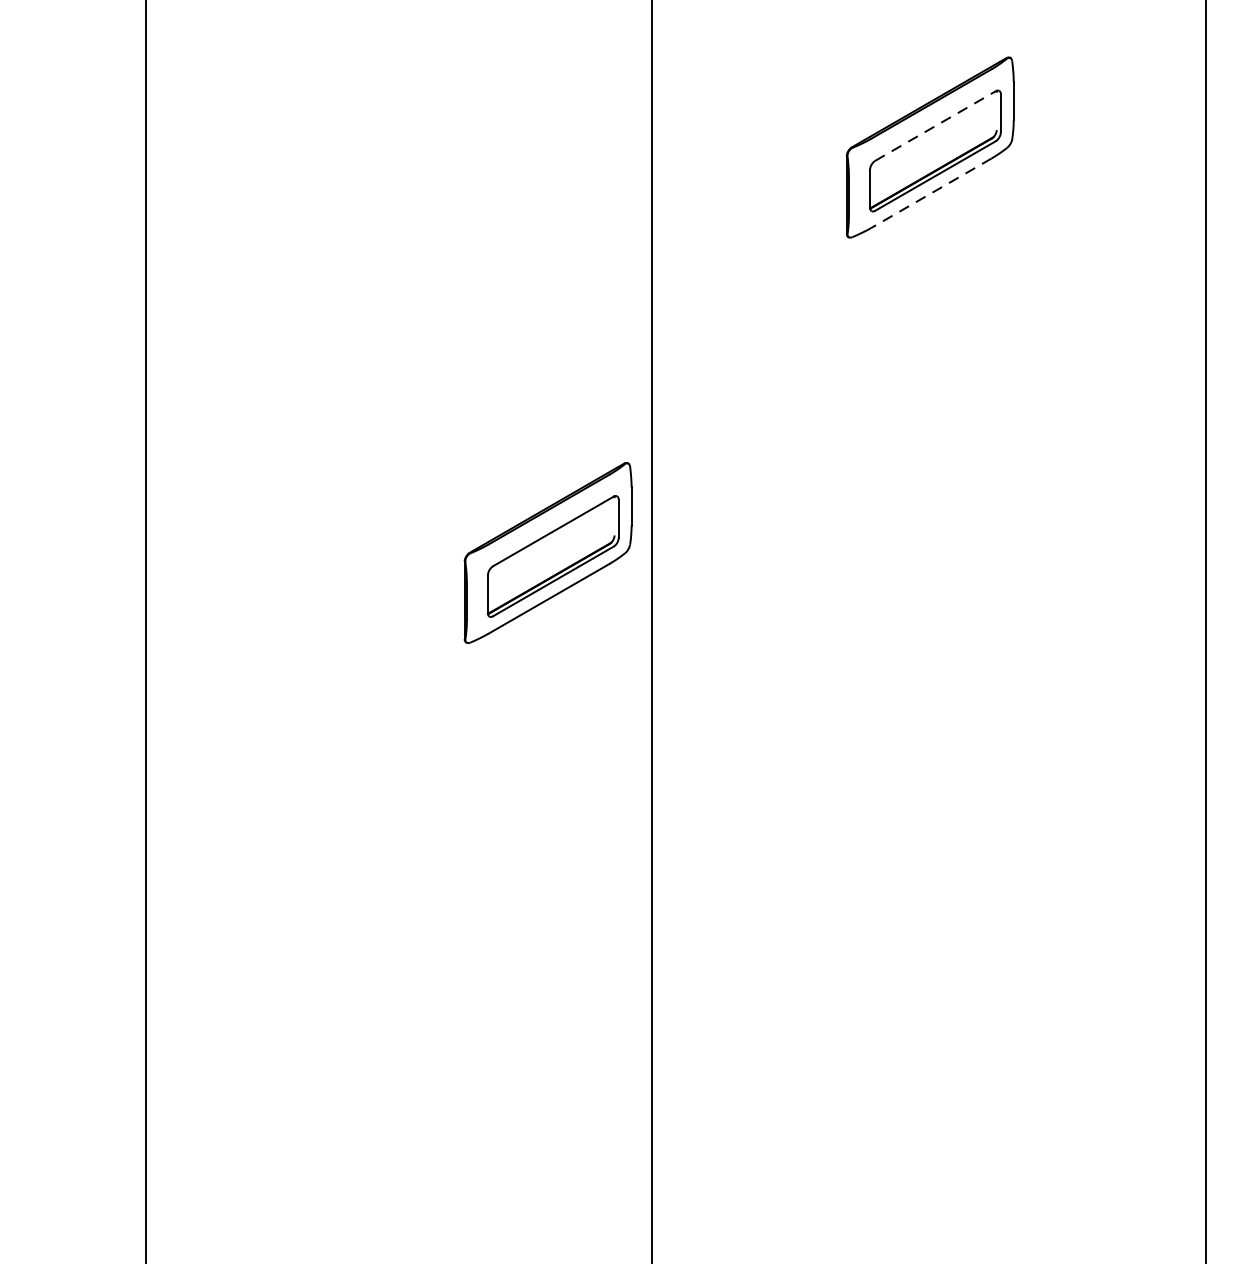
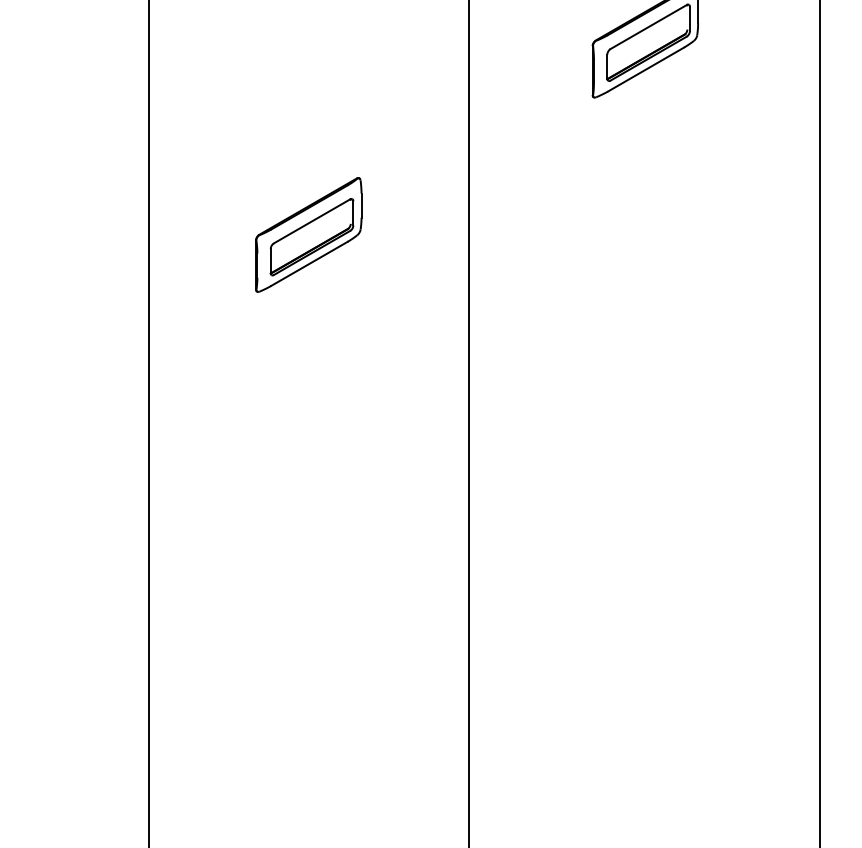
line: (936, 125) -> (649, 26), dashed -> solid
line: (930, 193) -> (645, 69), dashed -> solid
part: (547, 552) -> (308, 234), moved

